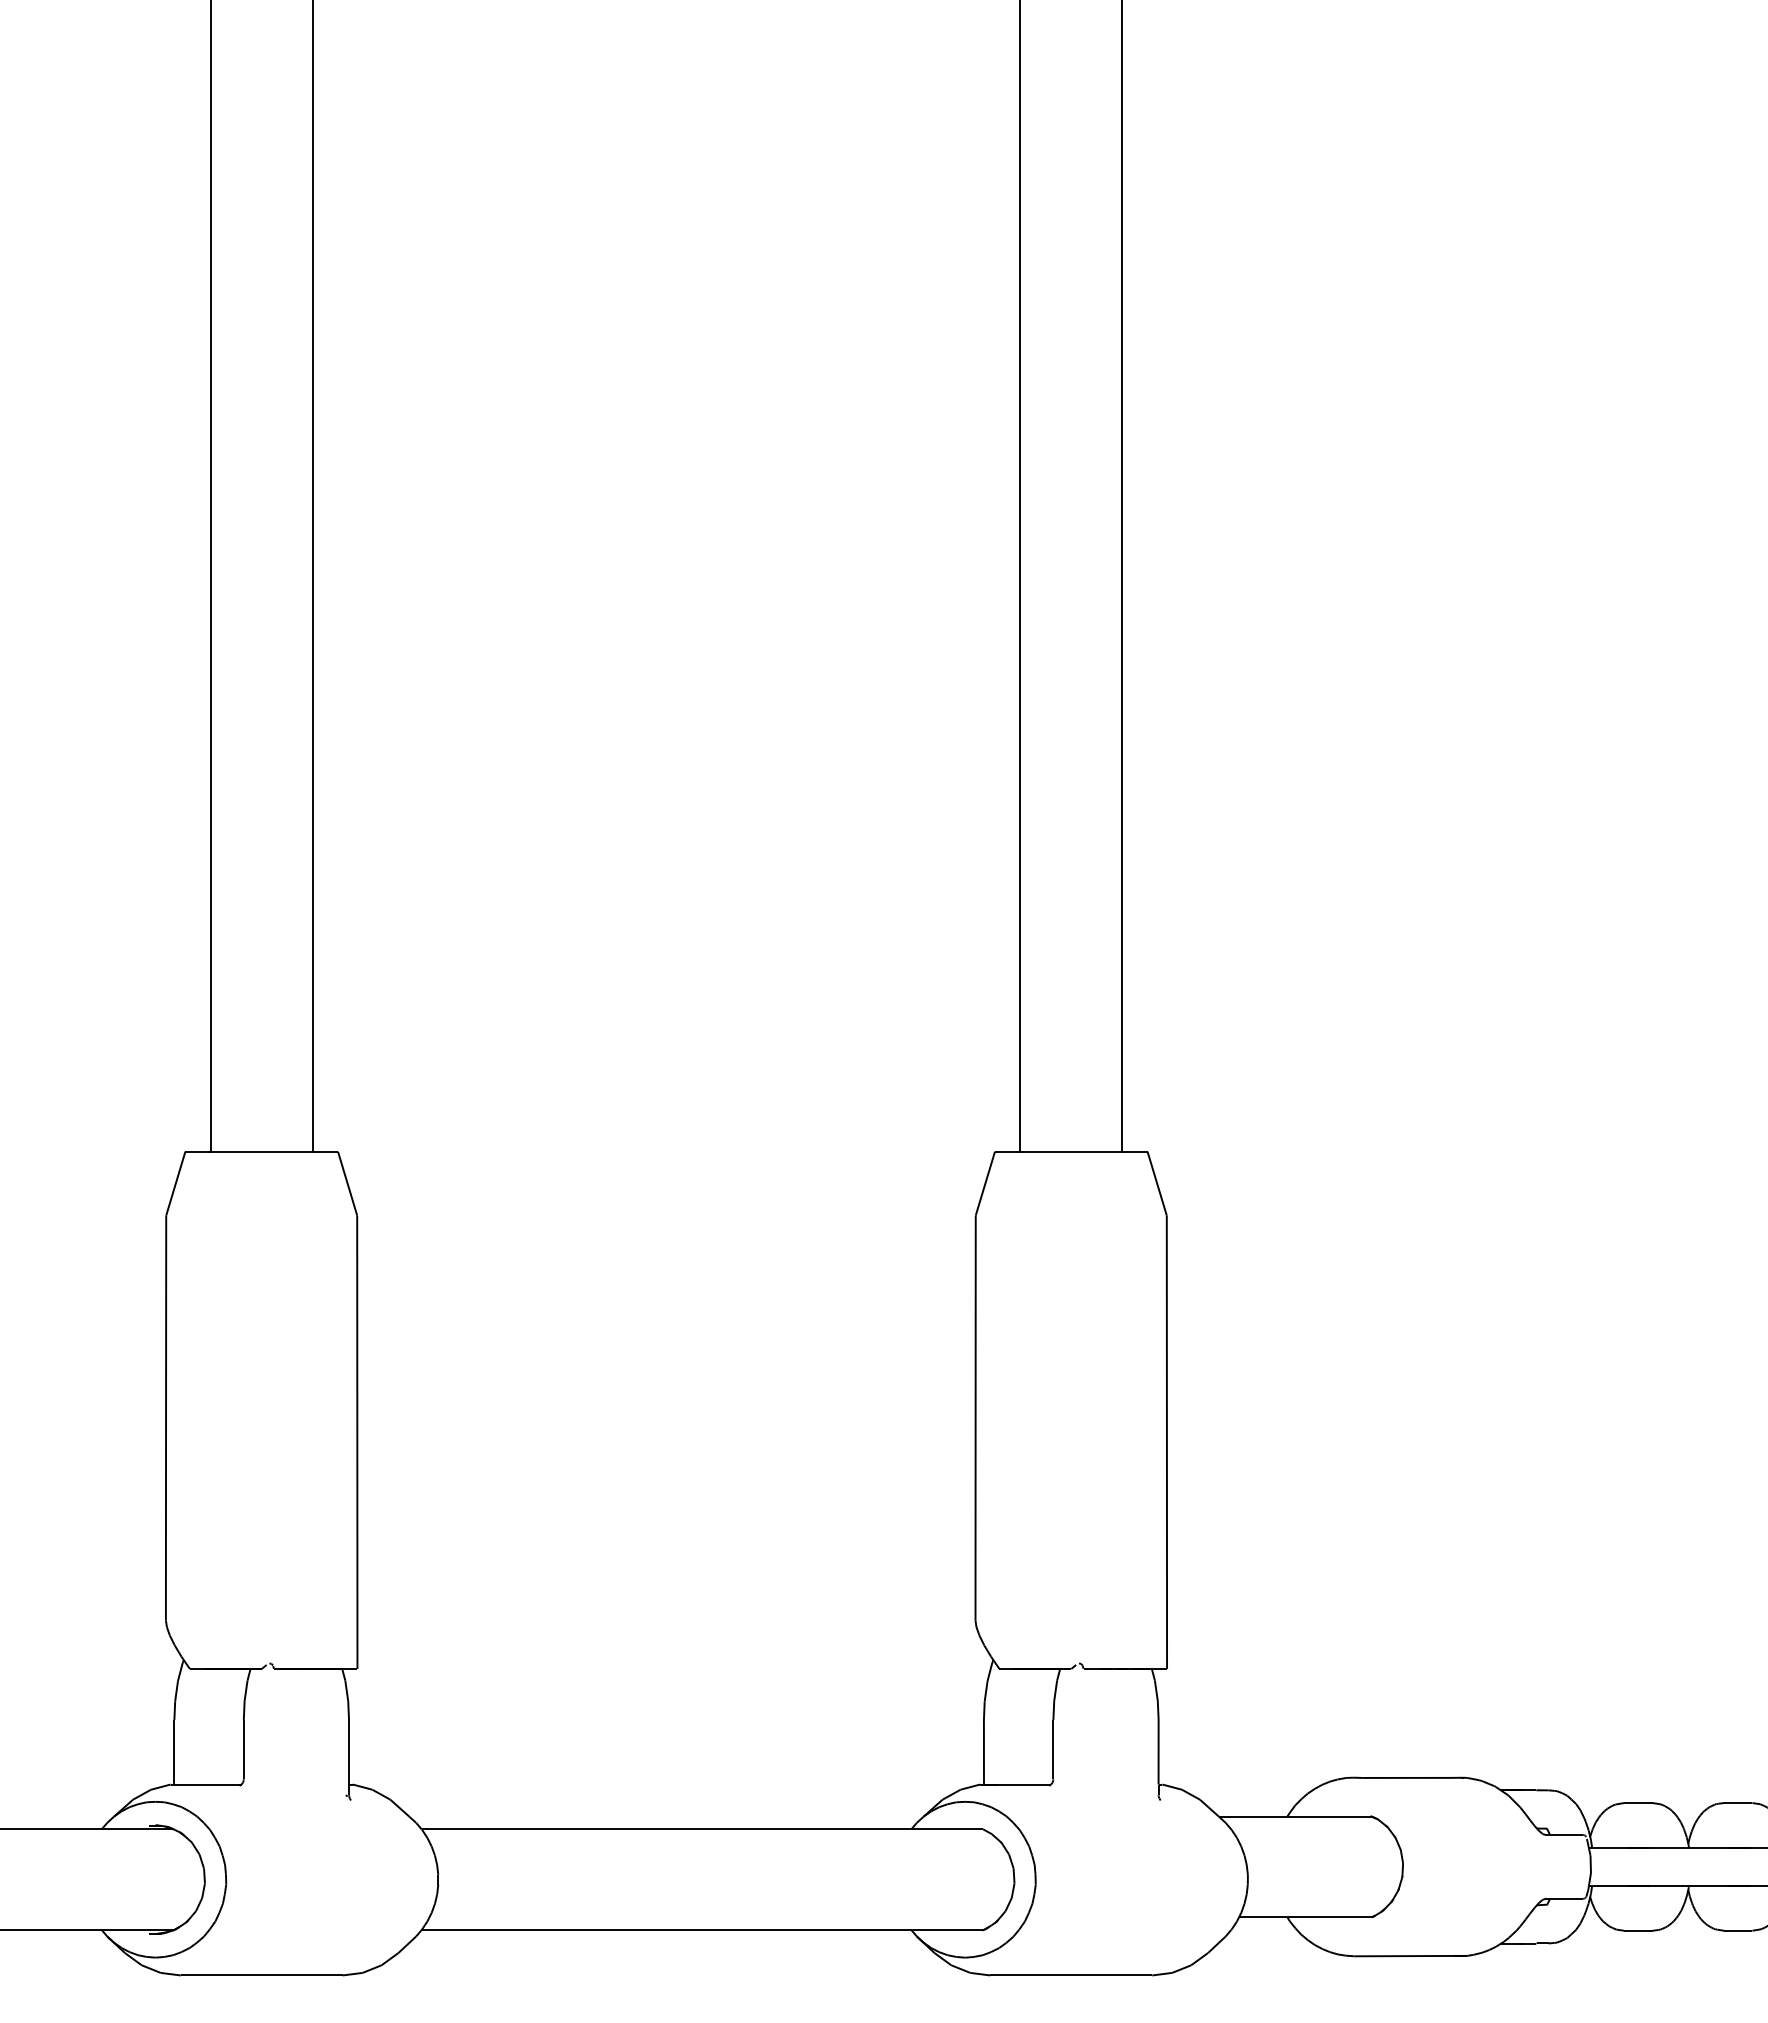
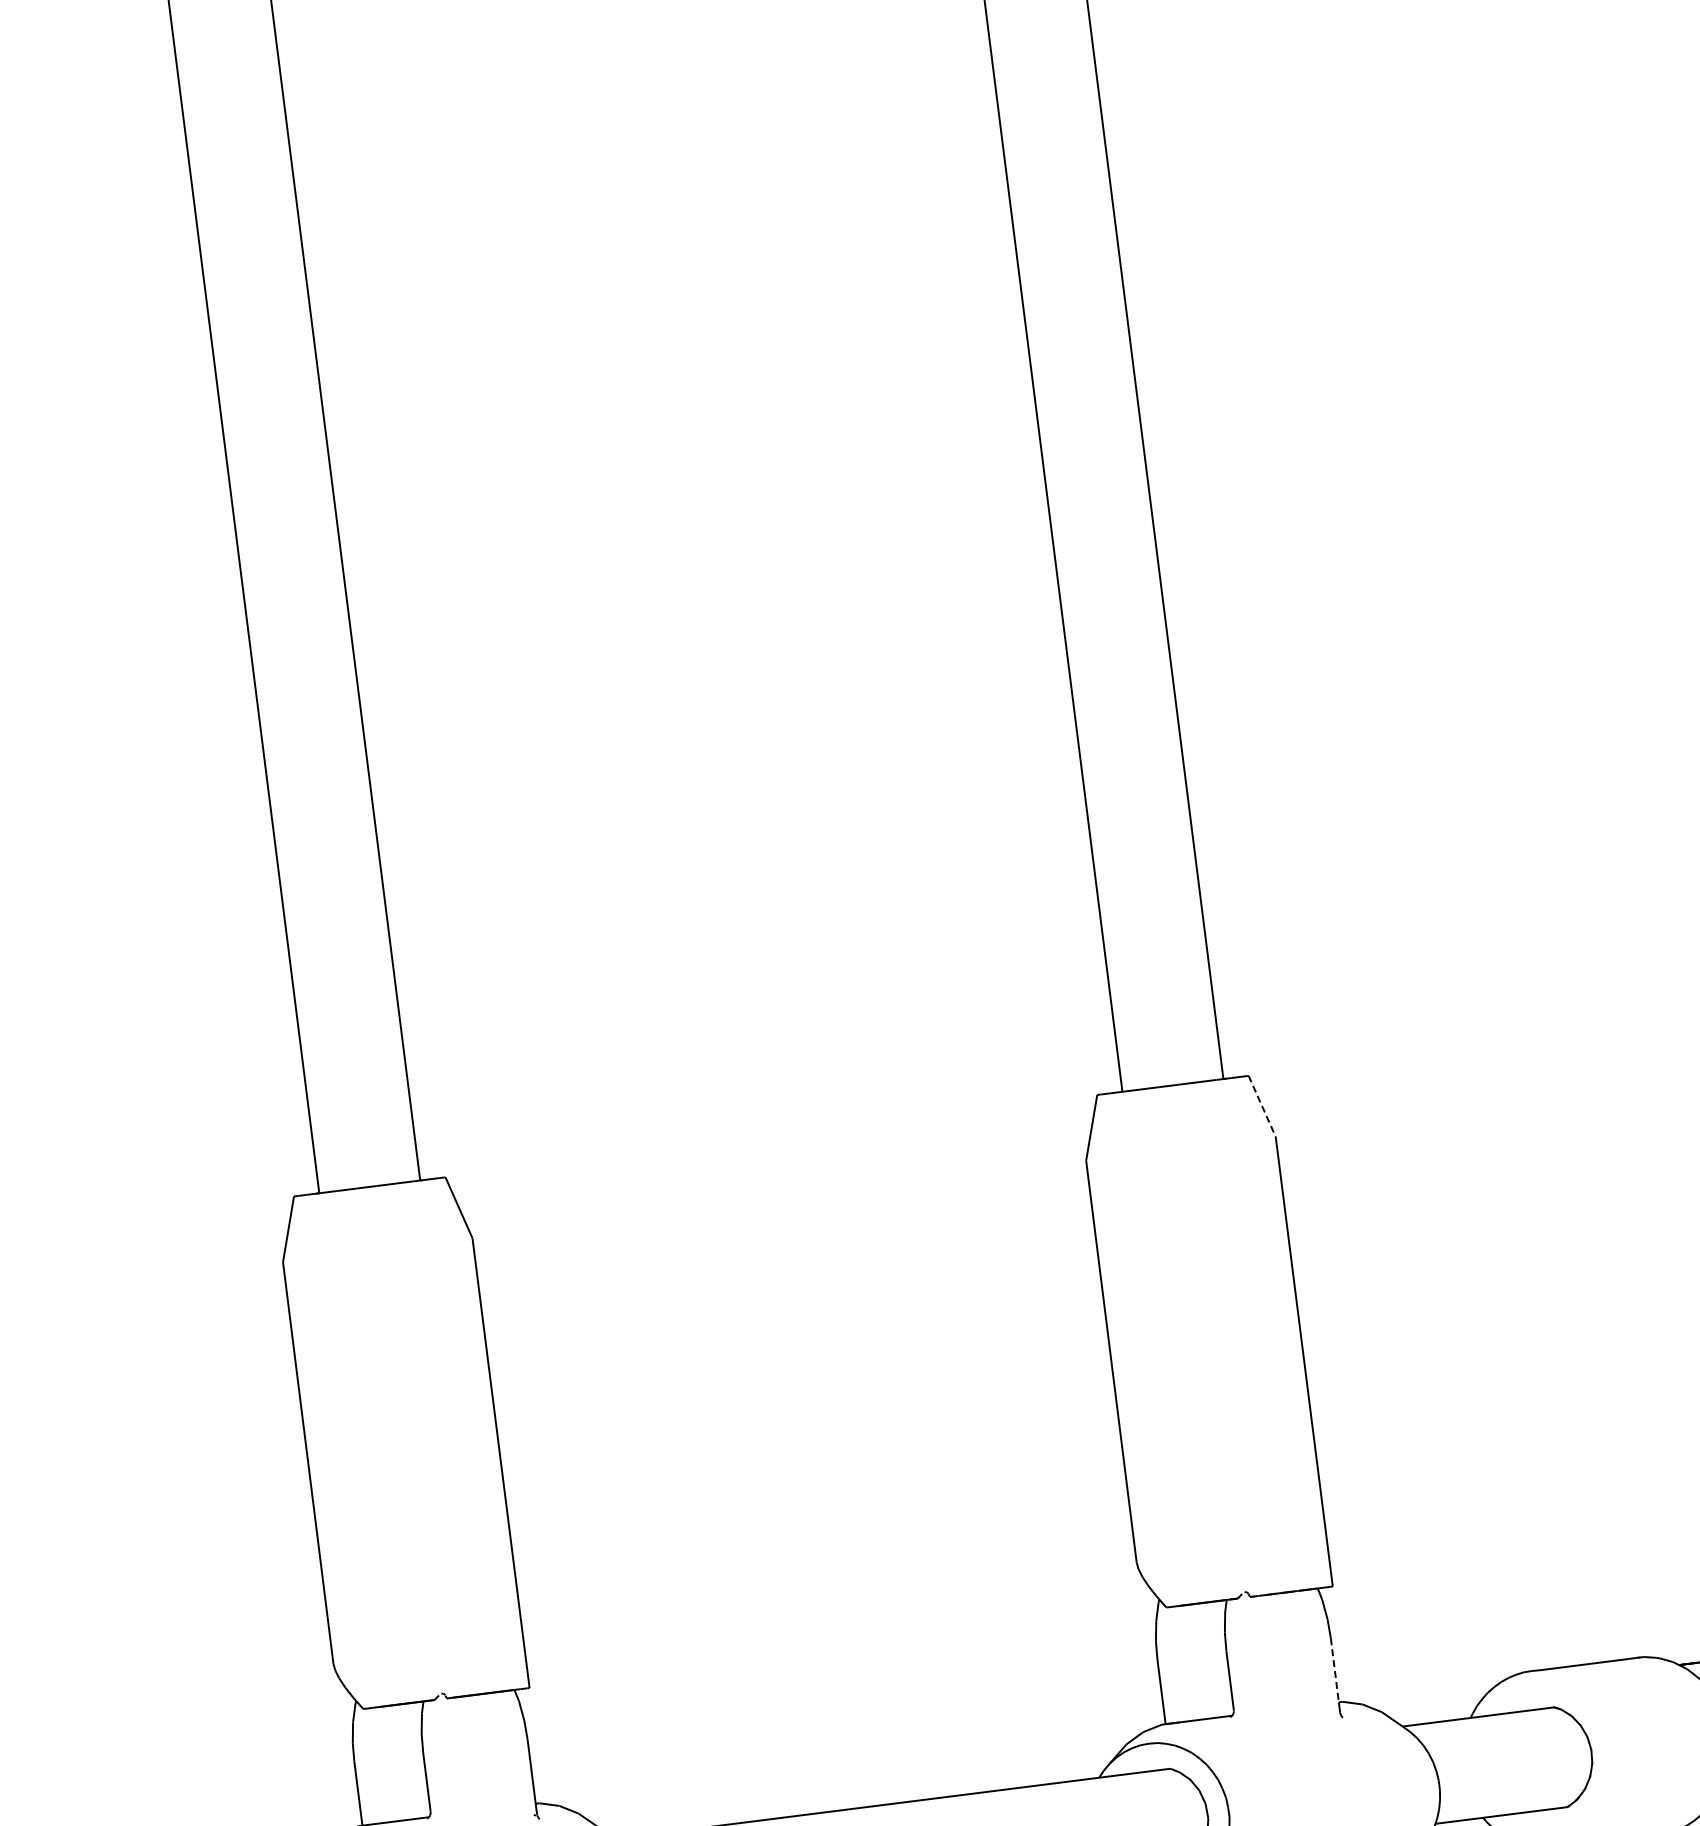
line: (1157, 1184) -> (1262, 1107), solid -> dashed
line: (1158, 1752) -> (1334, 1670), solid -> dashed

